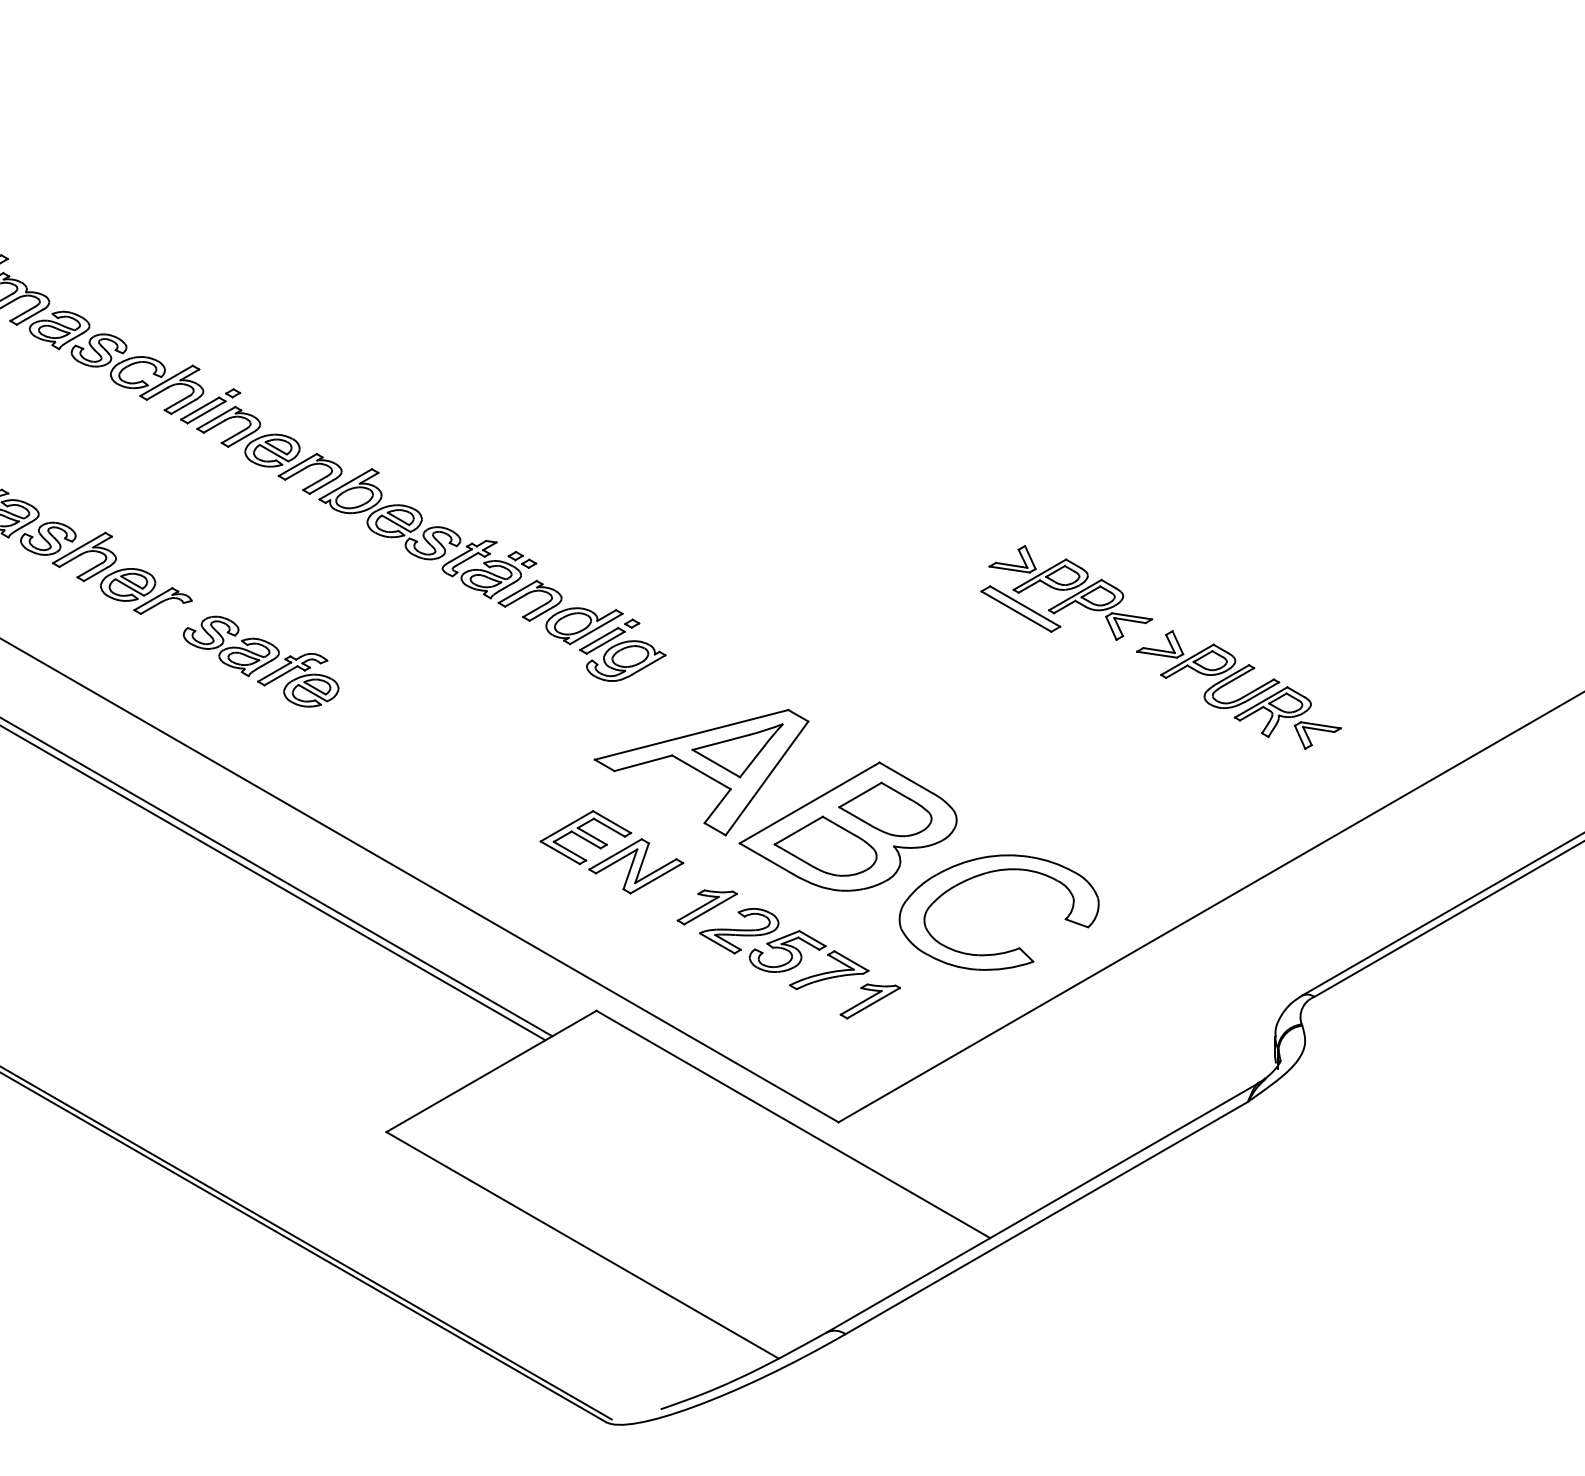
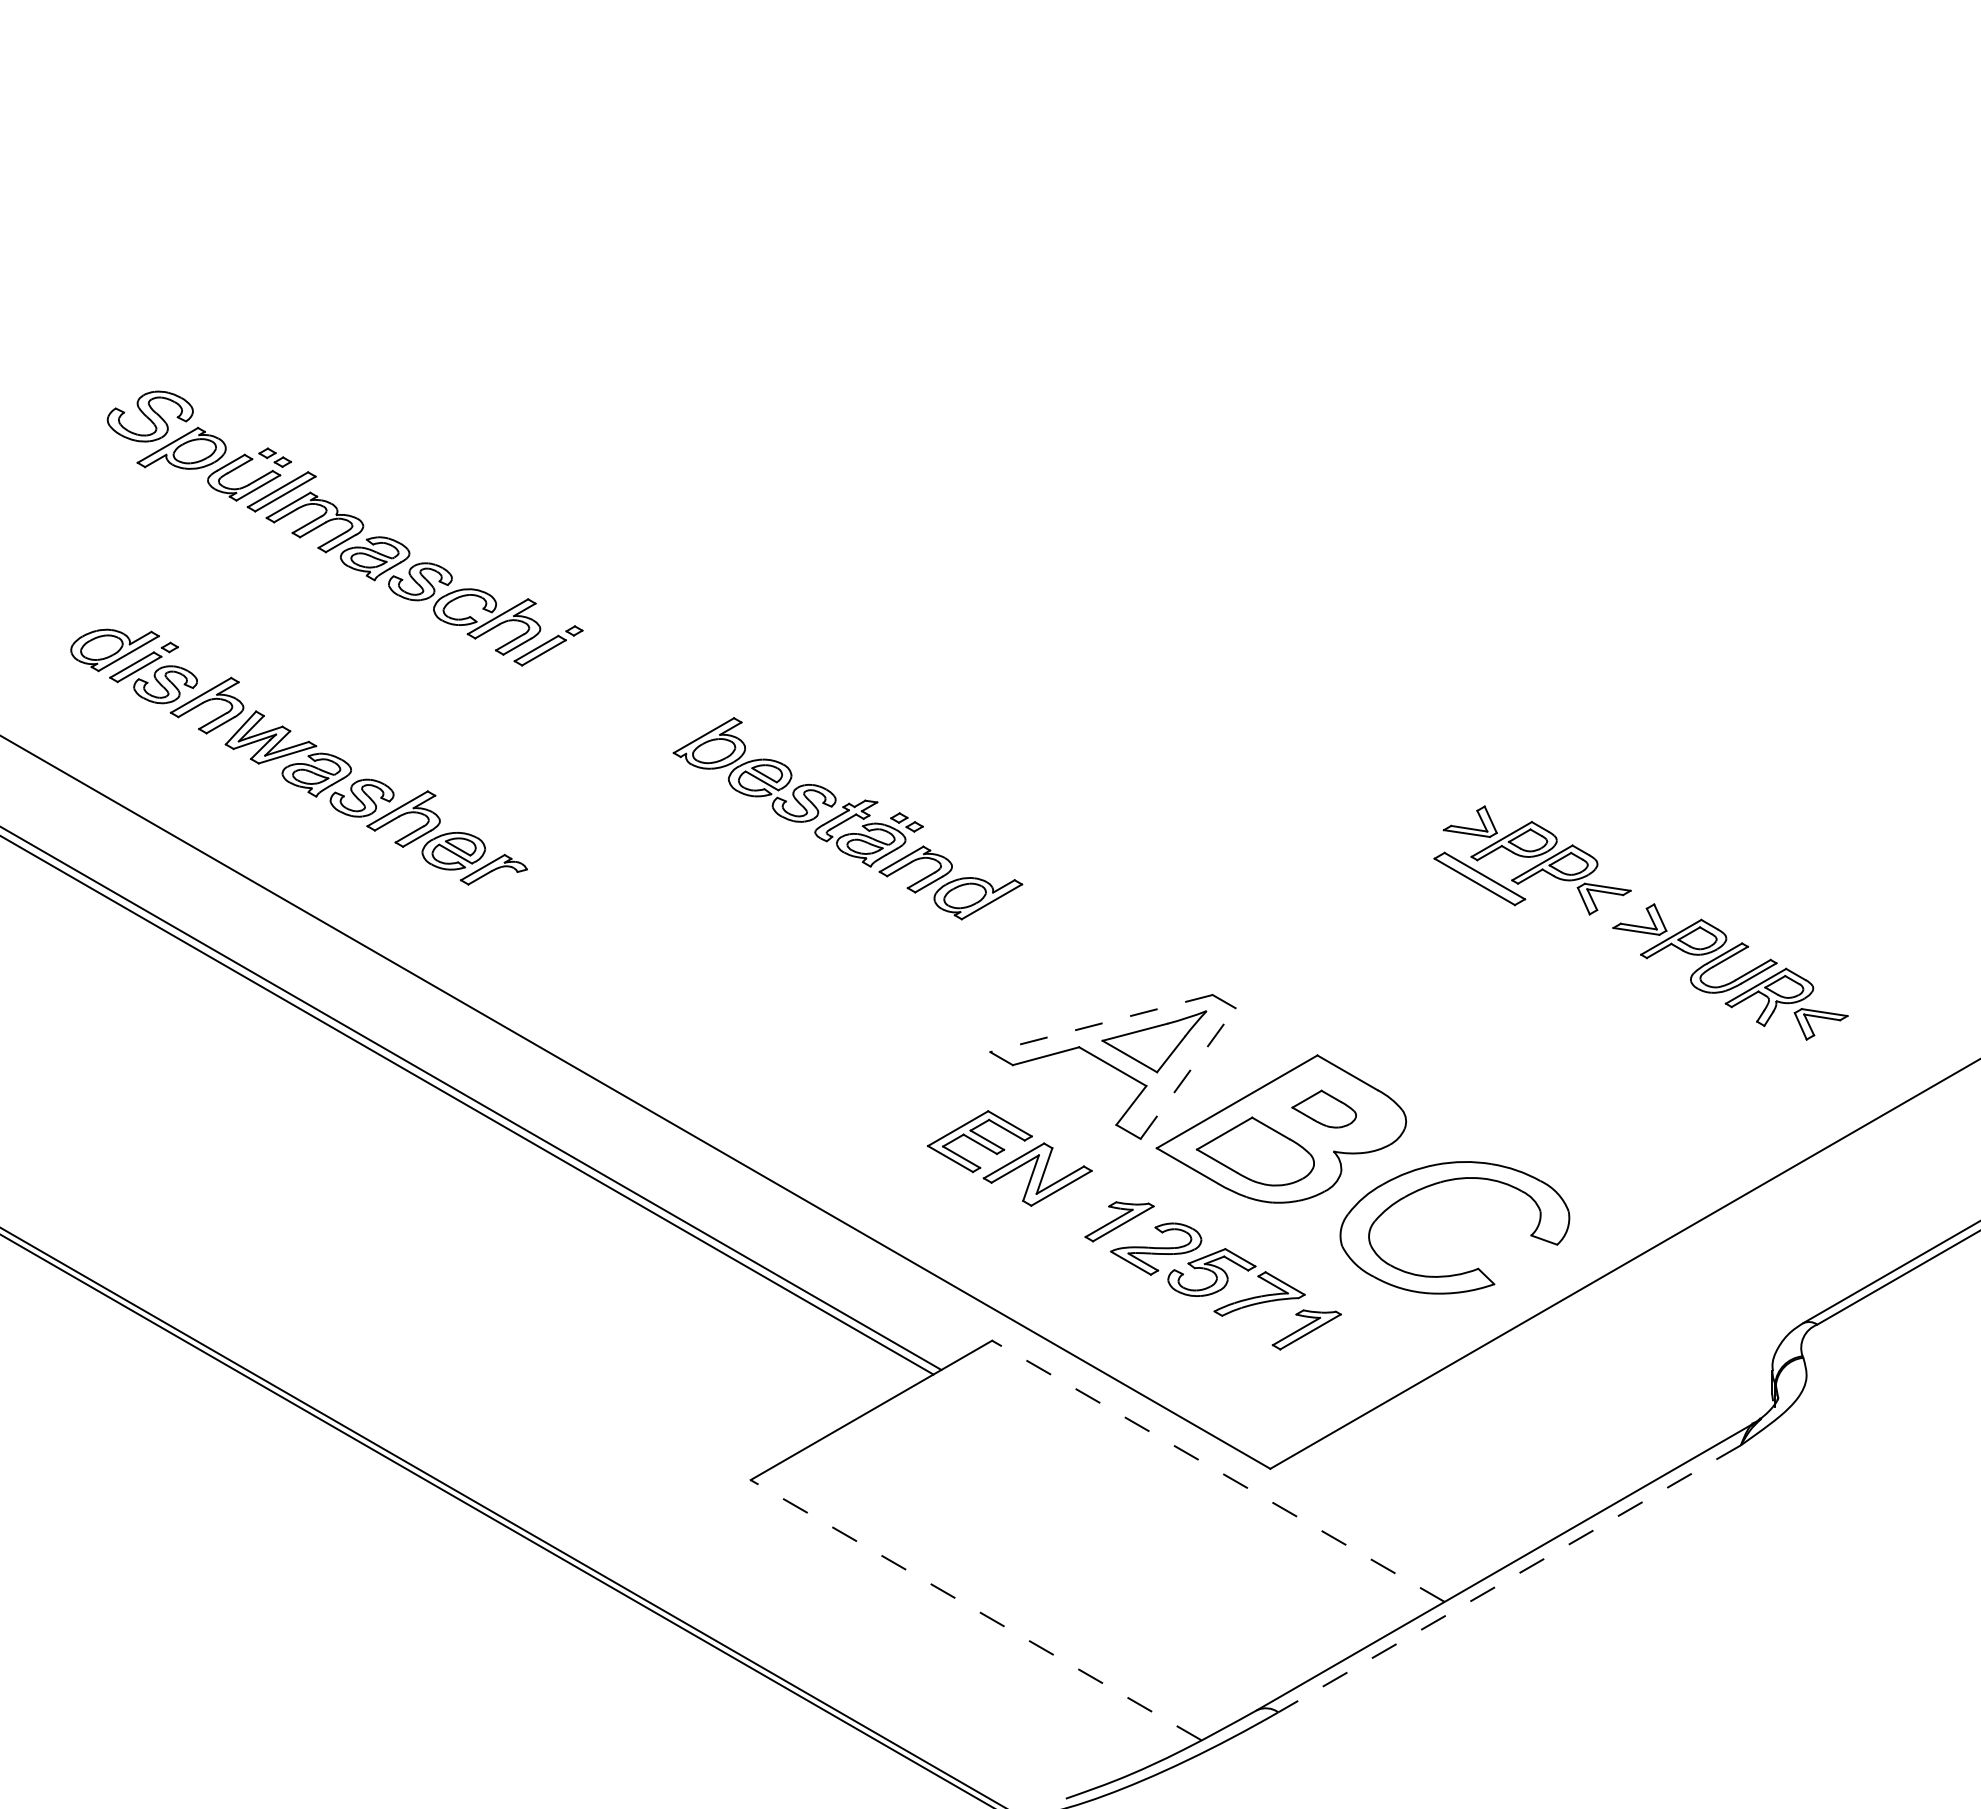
part: (269, 450) -> (616, 696), removed
part: (622, 650) -> (1022, 926), removed
part: (260, 660) -> (606, 938), removed
line: (691, 734) -> (1101, 1023), solid -> dashed
line: (767, 778) -> (1188, 1073), solid -> dashed
part: (885, 808) -> (1324, 1108), size x0.6
line: (792, 1124) -> (1217, 1471), solid -> dashed
line: (1046, 1218) -> (1509, 1579), solid -> dashed
line: (582, 1244) -> (975, 1609), solid -> dashed

